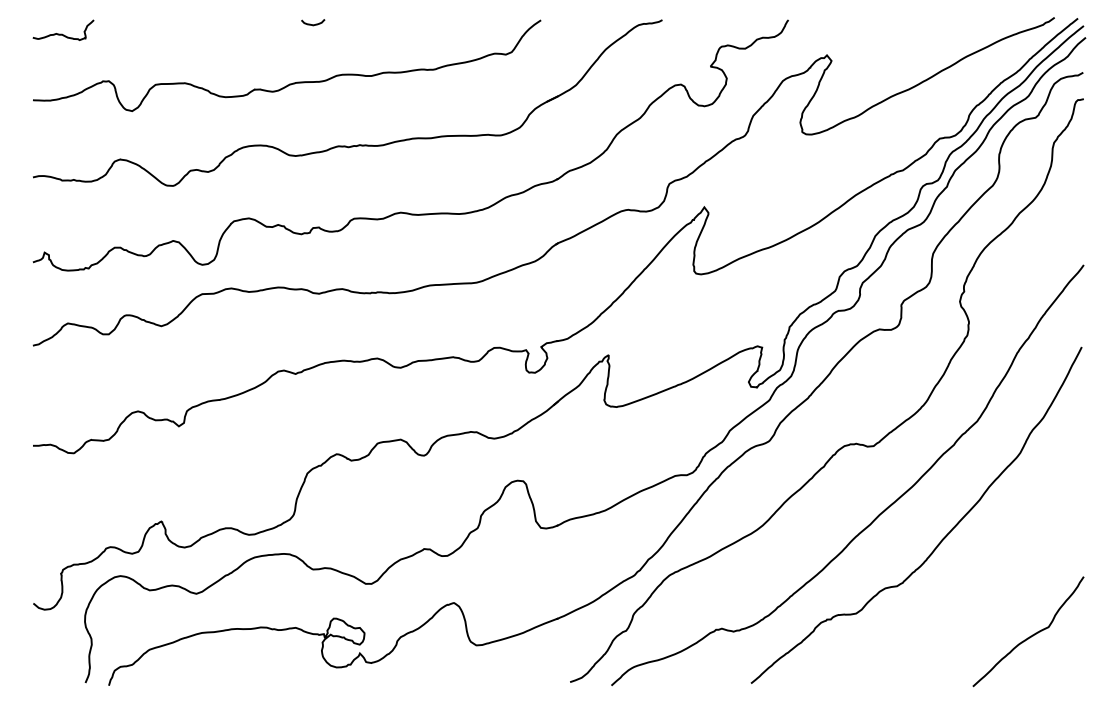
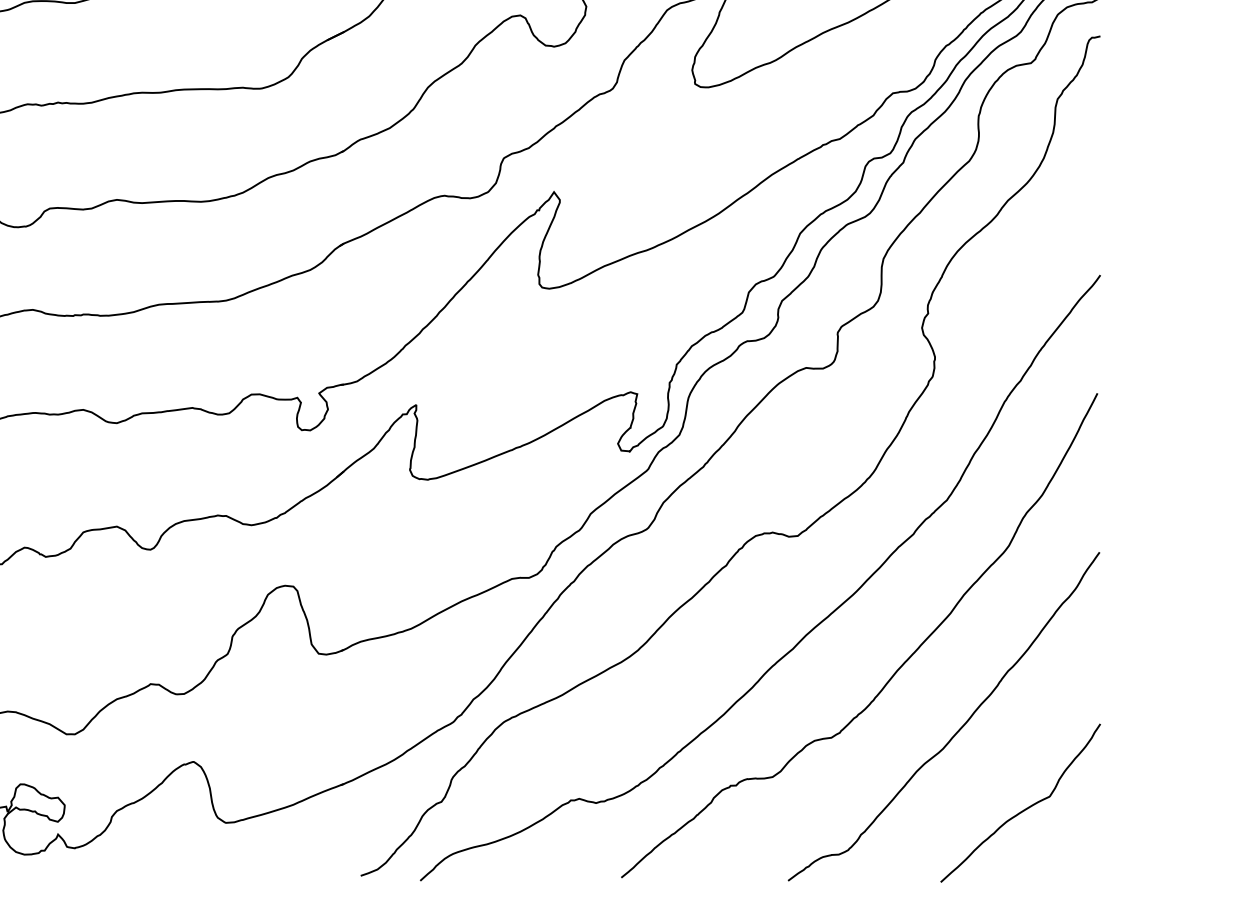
curve: (985, 579) -> (958, 728), added

